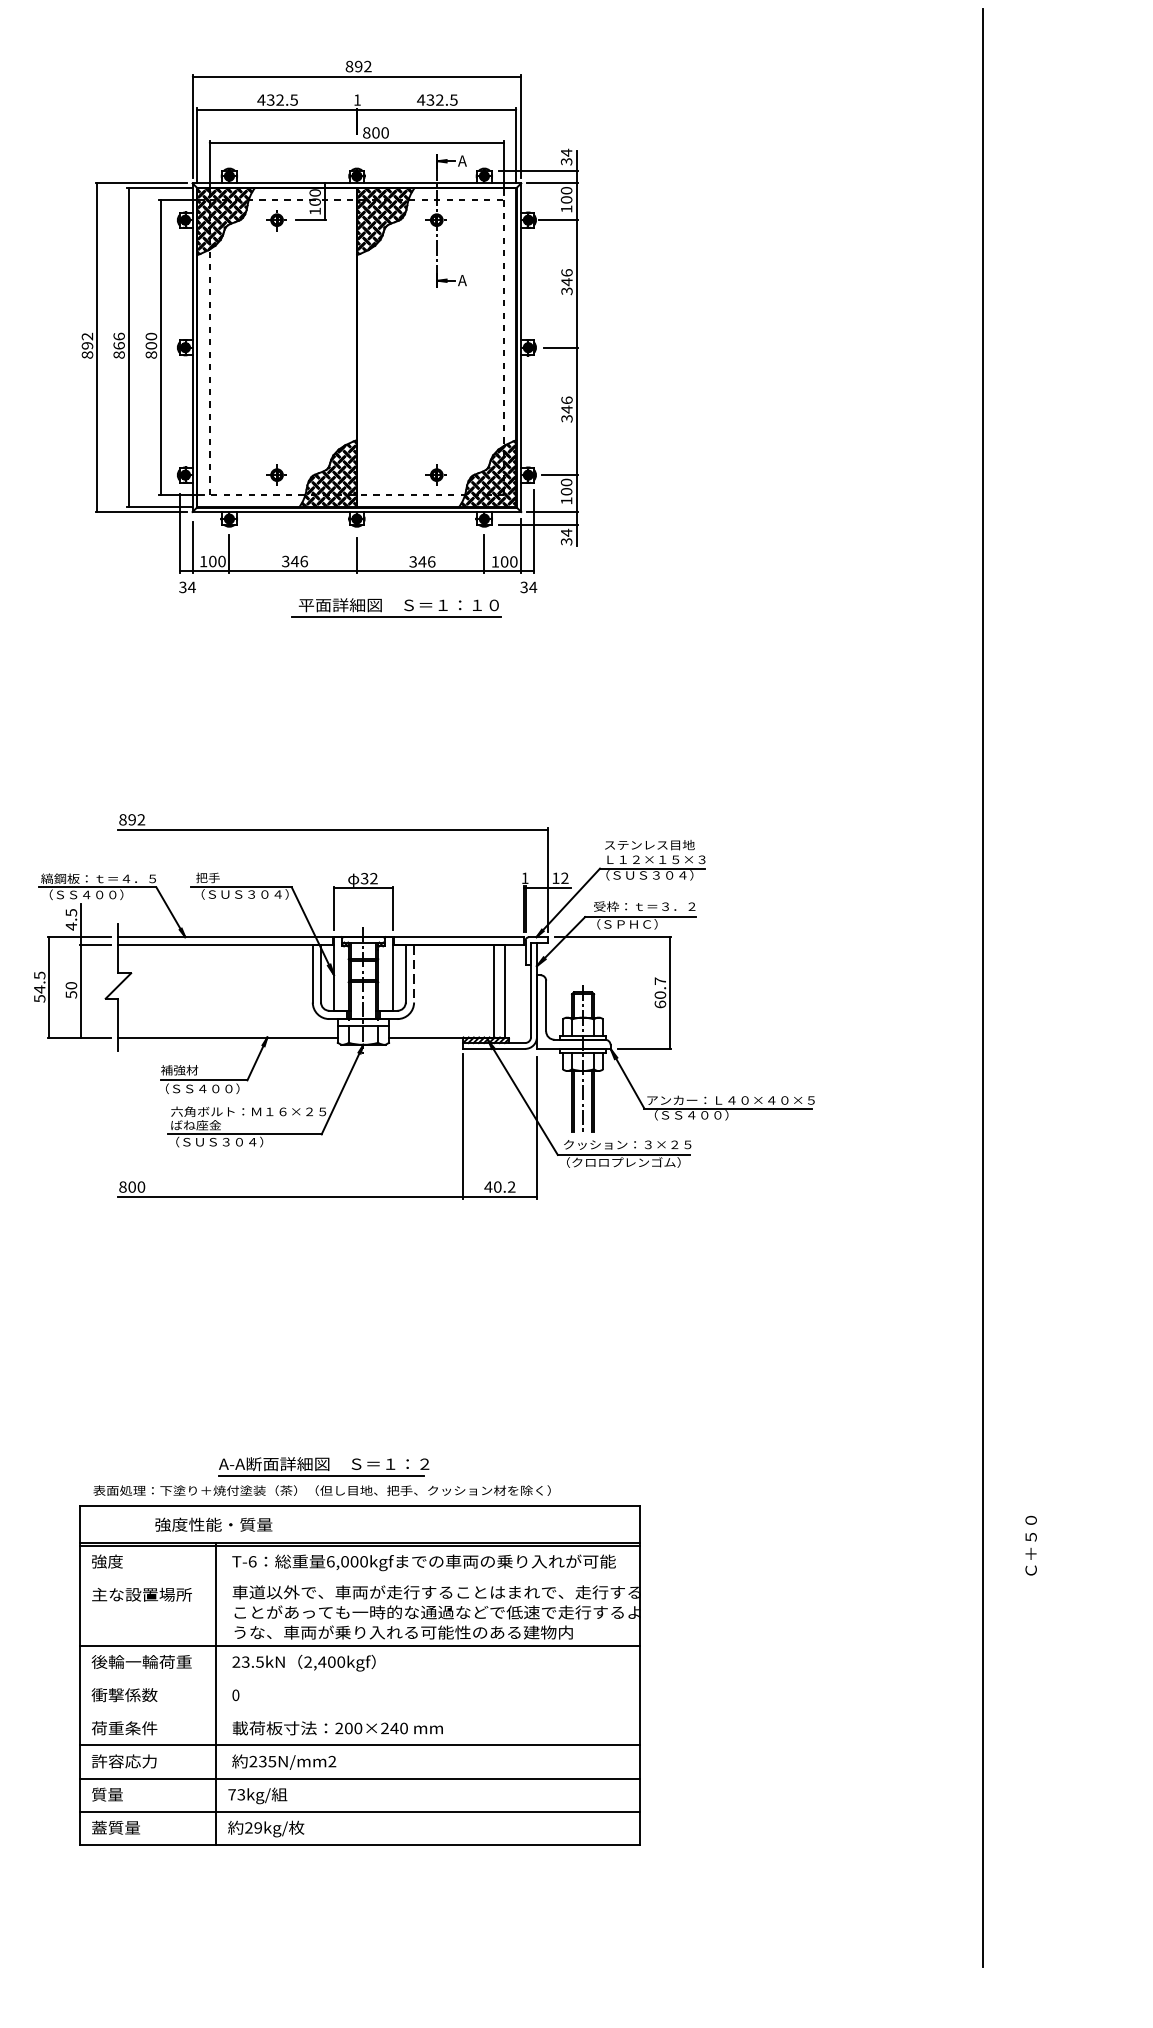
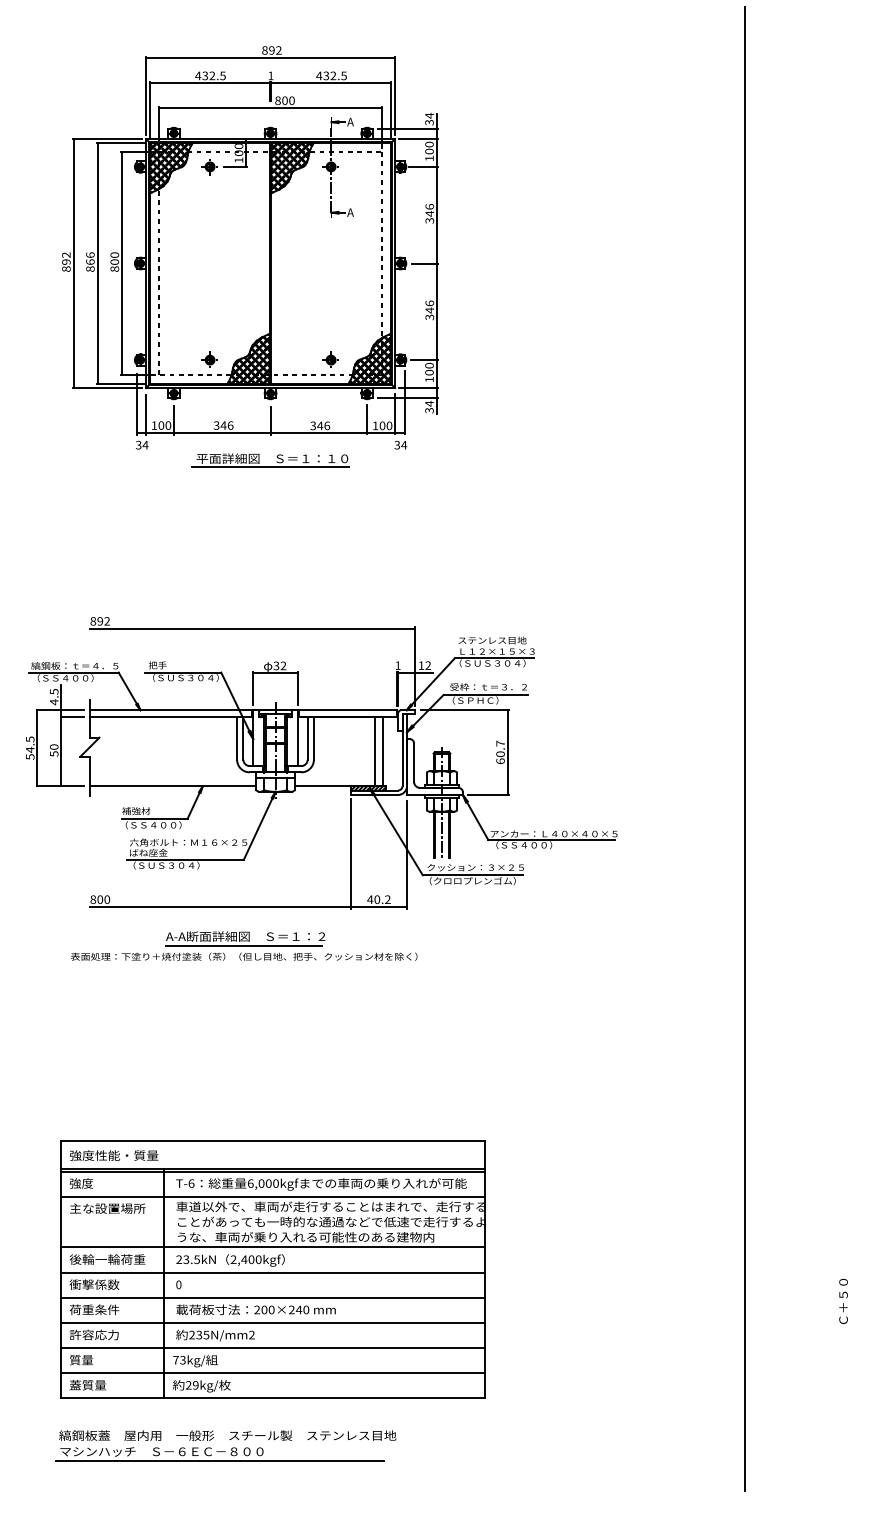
part: (396, 607) -> (270, 460), moved
line: (413, 974) -> (313, 738), dashed -> solid
part: (322, 1475) -> (244, 945), moved
text: (212, 1524) -> (113, 1155), moved
text: (1031, 1545) -> (843, 1301), moved
line: (359, 1580) -> (272, 1197), added
line: (359, 1679) -> (272, 1272), added
line: (359, 1712) -> (272, 1297), added
part: (297, 1907) -> (225, 1445), added

